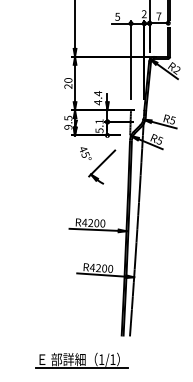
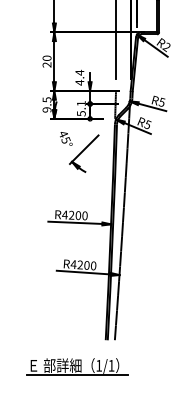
part: (81, 360) -> (76, 366), moved

